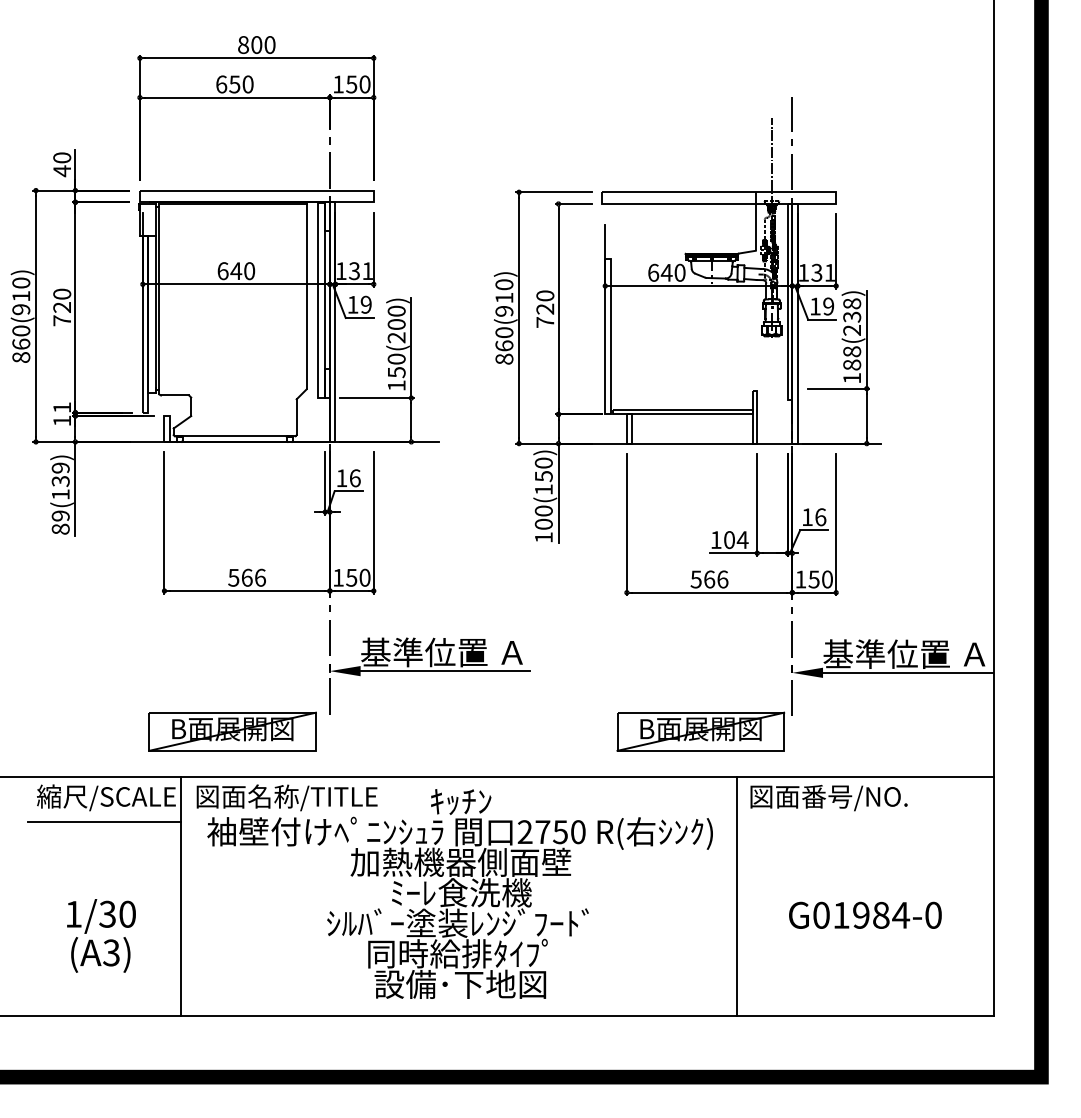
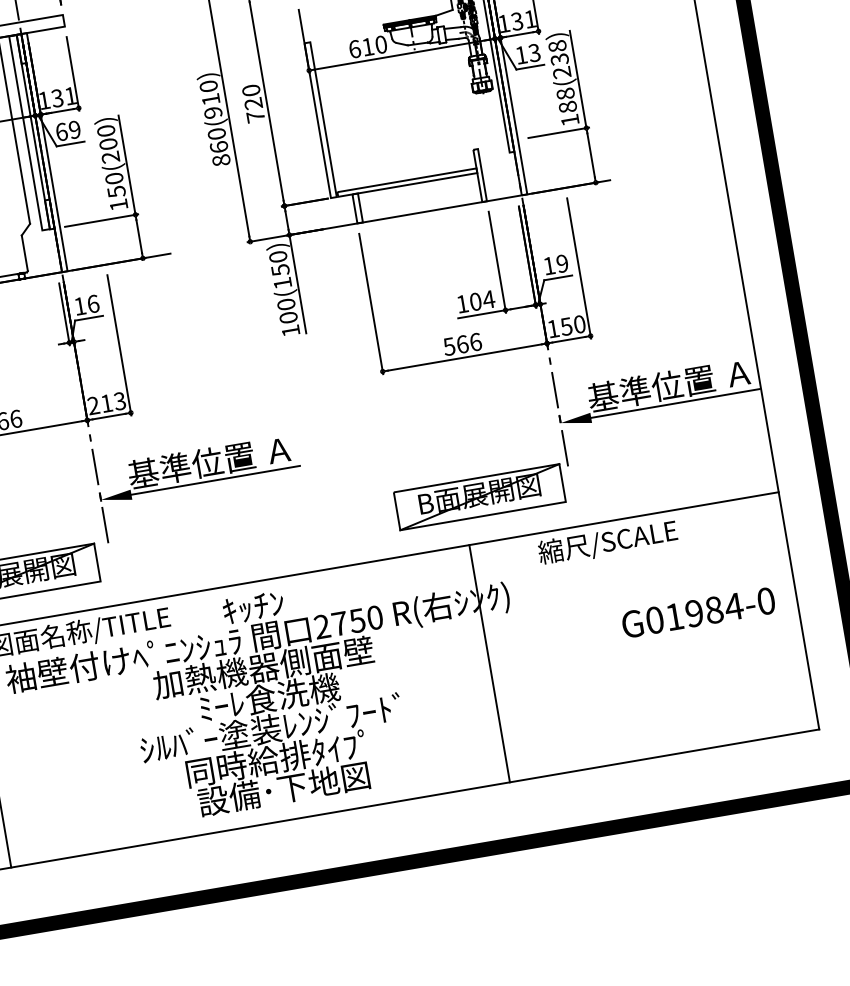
text: (666, 272) -> (367, 46), 640 -> 610
text: (352, 304) -> (61, 131), 19 -> 69
text: (828, 306) -> (534, 52), 19 -> 13
text: (820, 517) -> (562, 263), 16 -> 19
text: (351, 577) -> (106, 403), 150 -> 213
text: (828, 797) -> (617, 540), 図面番号/NO. -> 縮尺/SCALE
line: (736, 895) -> (489, 662), moved
text: (865, 914) -> (698, 611), moved

